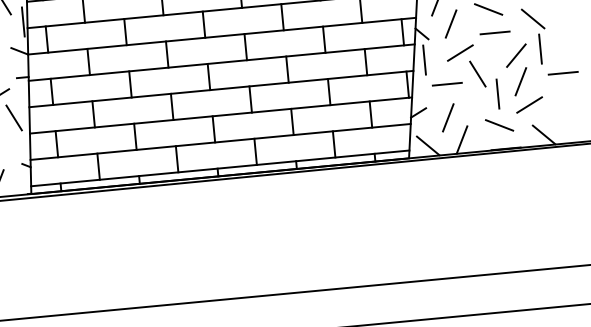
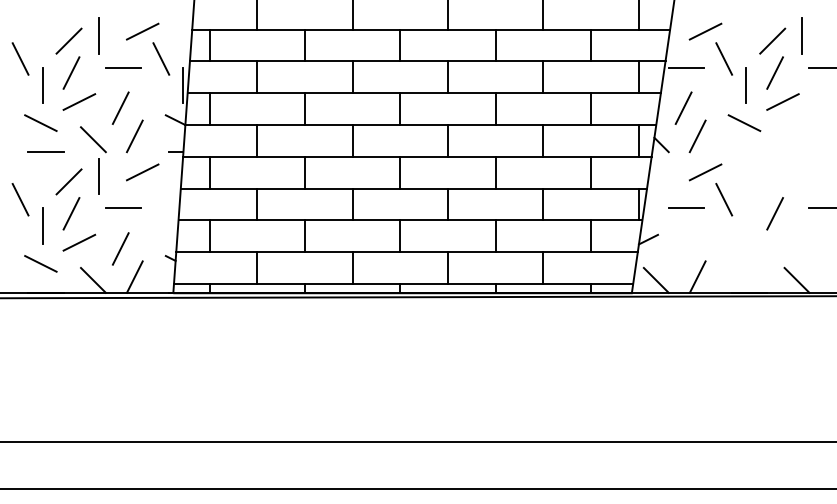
line: (532, 18) -> (796, 139), removed
line: (495, 33) -> (749, 152), removed
line: (540, 48) -> (802, 176), removed
line: (516, 55) -> (772, 181), removed
line: (424, 59) -> (661, 176), removed
line: (498, 93) -> (746, 225), removed
line: (529, 104) -> (782, 242), removed
line: (14, 117) -> (161, 199), removed
line: (448, 117) -> (683, 248), removed
line: (499, 125) -> (744, 263), removed

